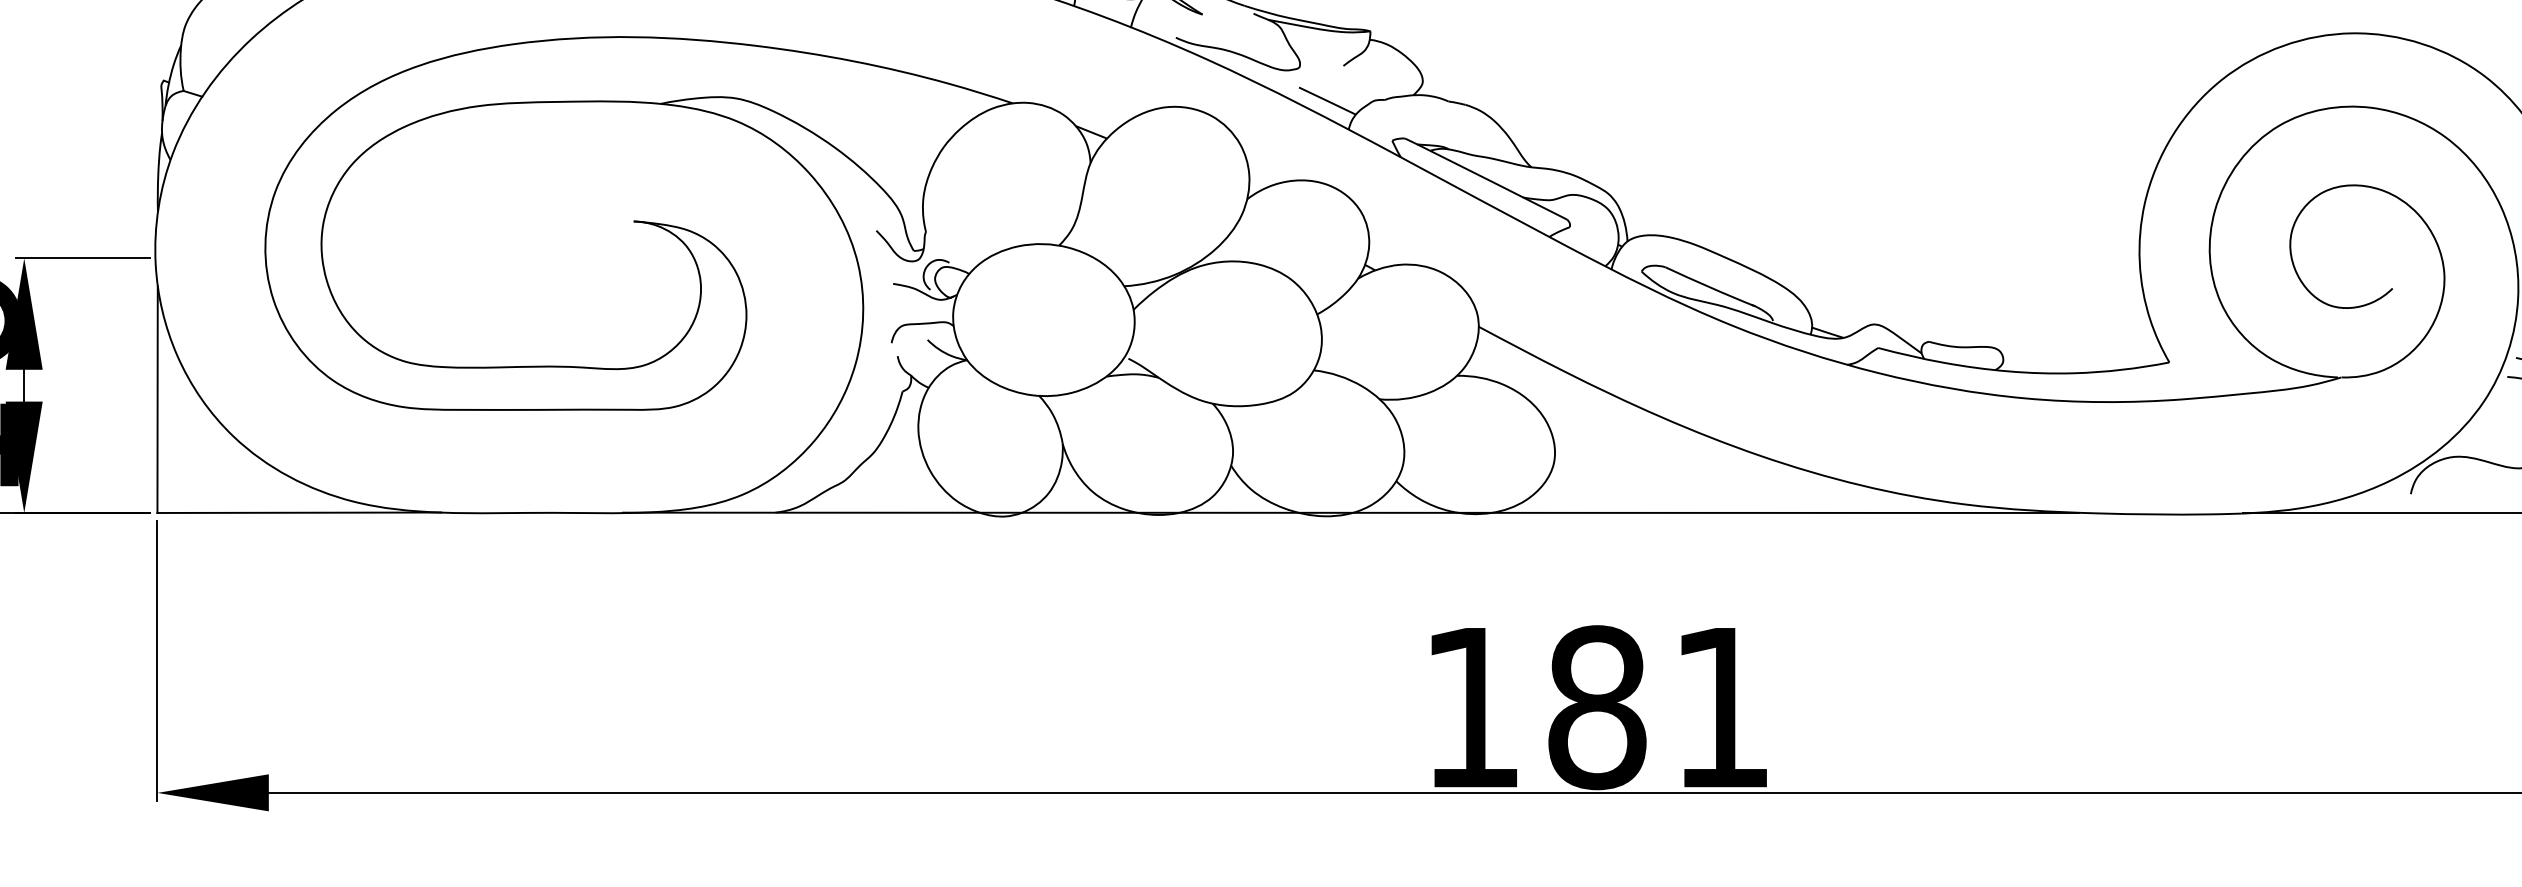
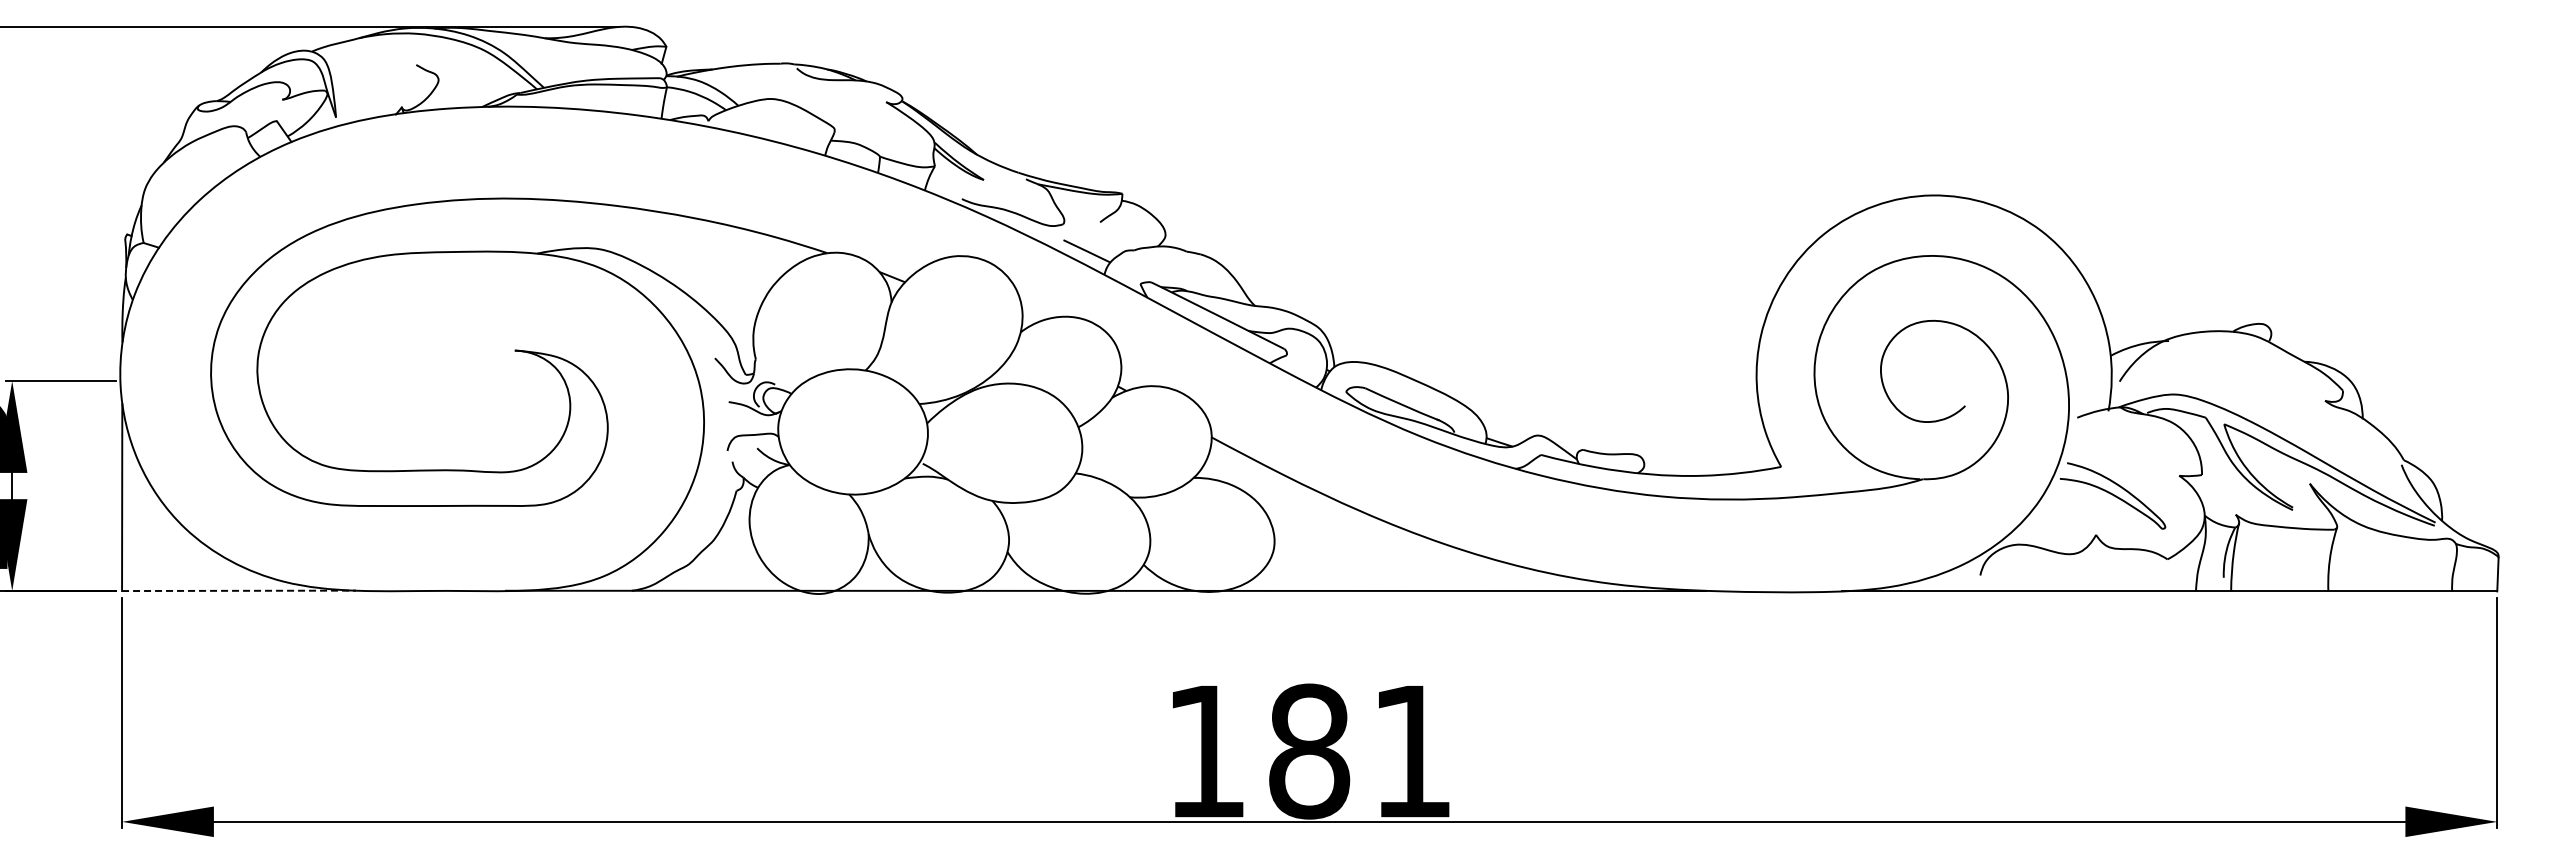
line: (299, 512) -> (239, 590), solid -> dashed

